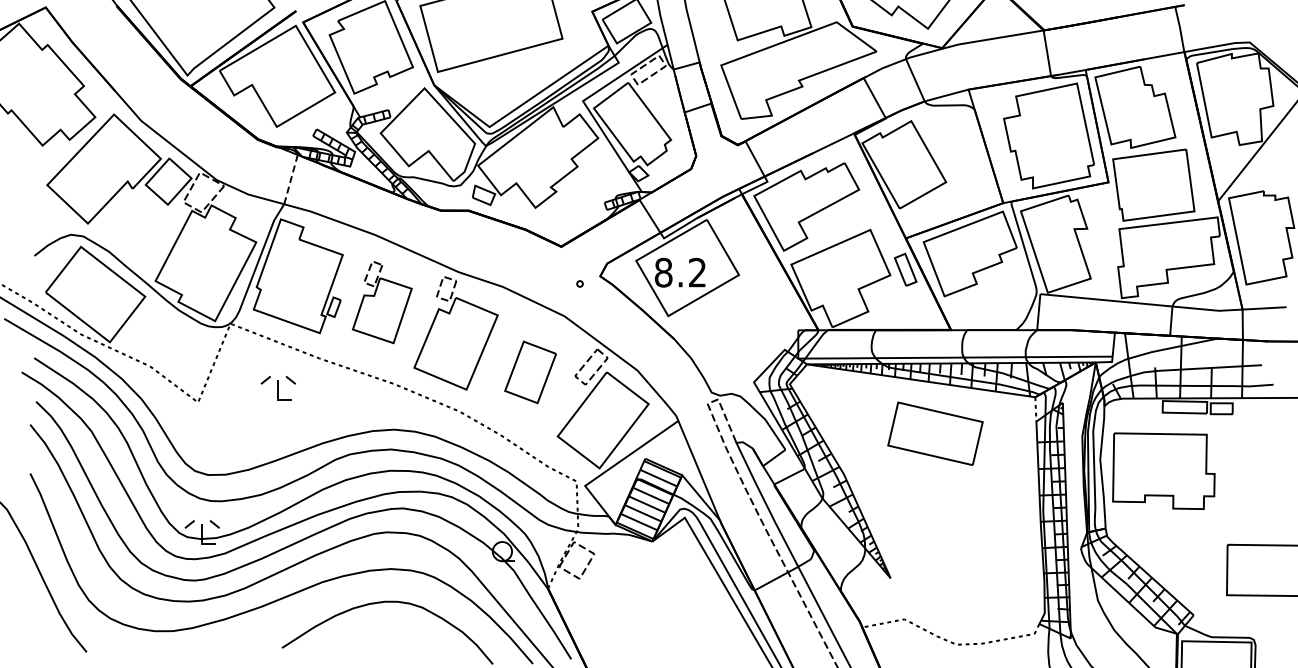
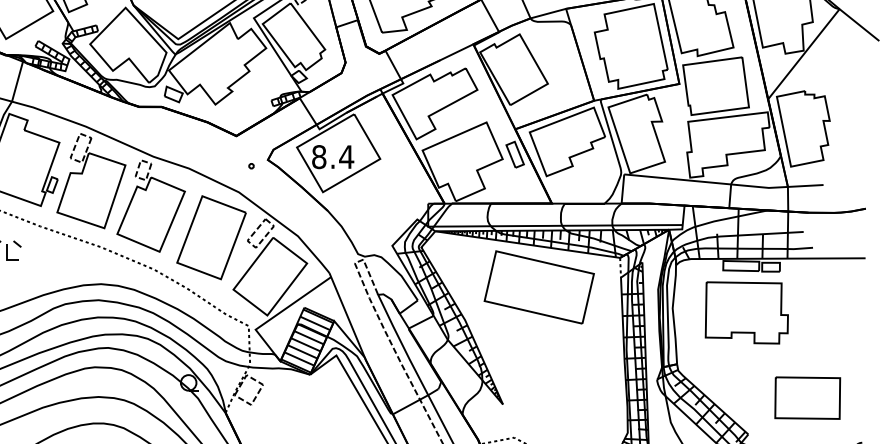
line: (291, 179) -> (17, 81), dashed -> solid
text: (697, 272) -> (346, 156), 8.2 -> 8.4
part: (382, 302) -> (91, 181), size x1.43
part: (530, 372) -> (211, 237), size x1.67
part: (935, 433) -> (539, 287), size x1.43
part: (1163, 470) -> (746, 312), moved

